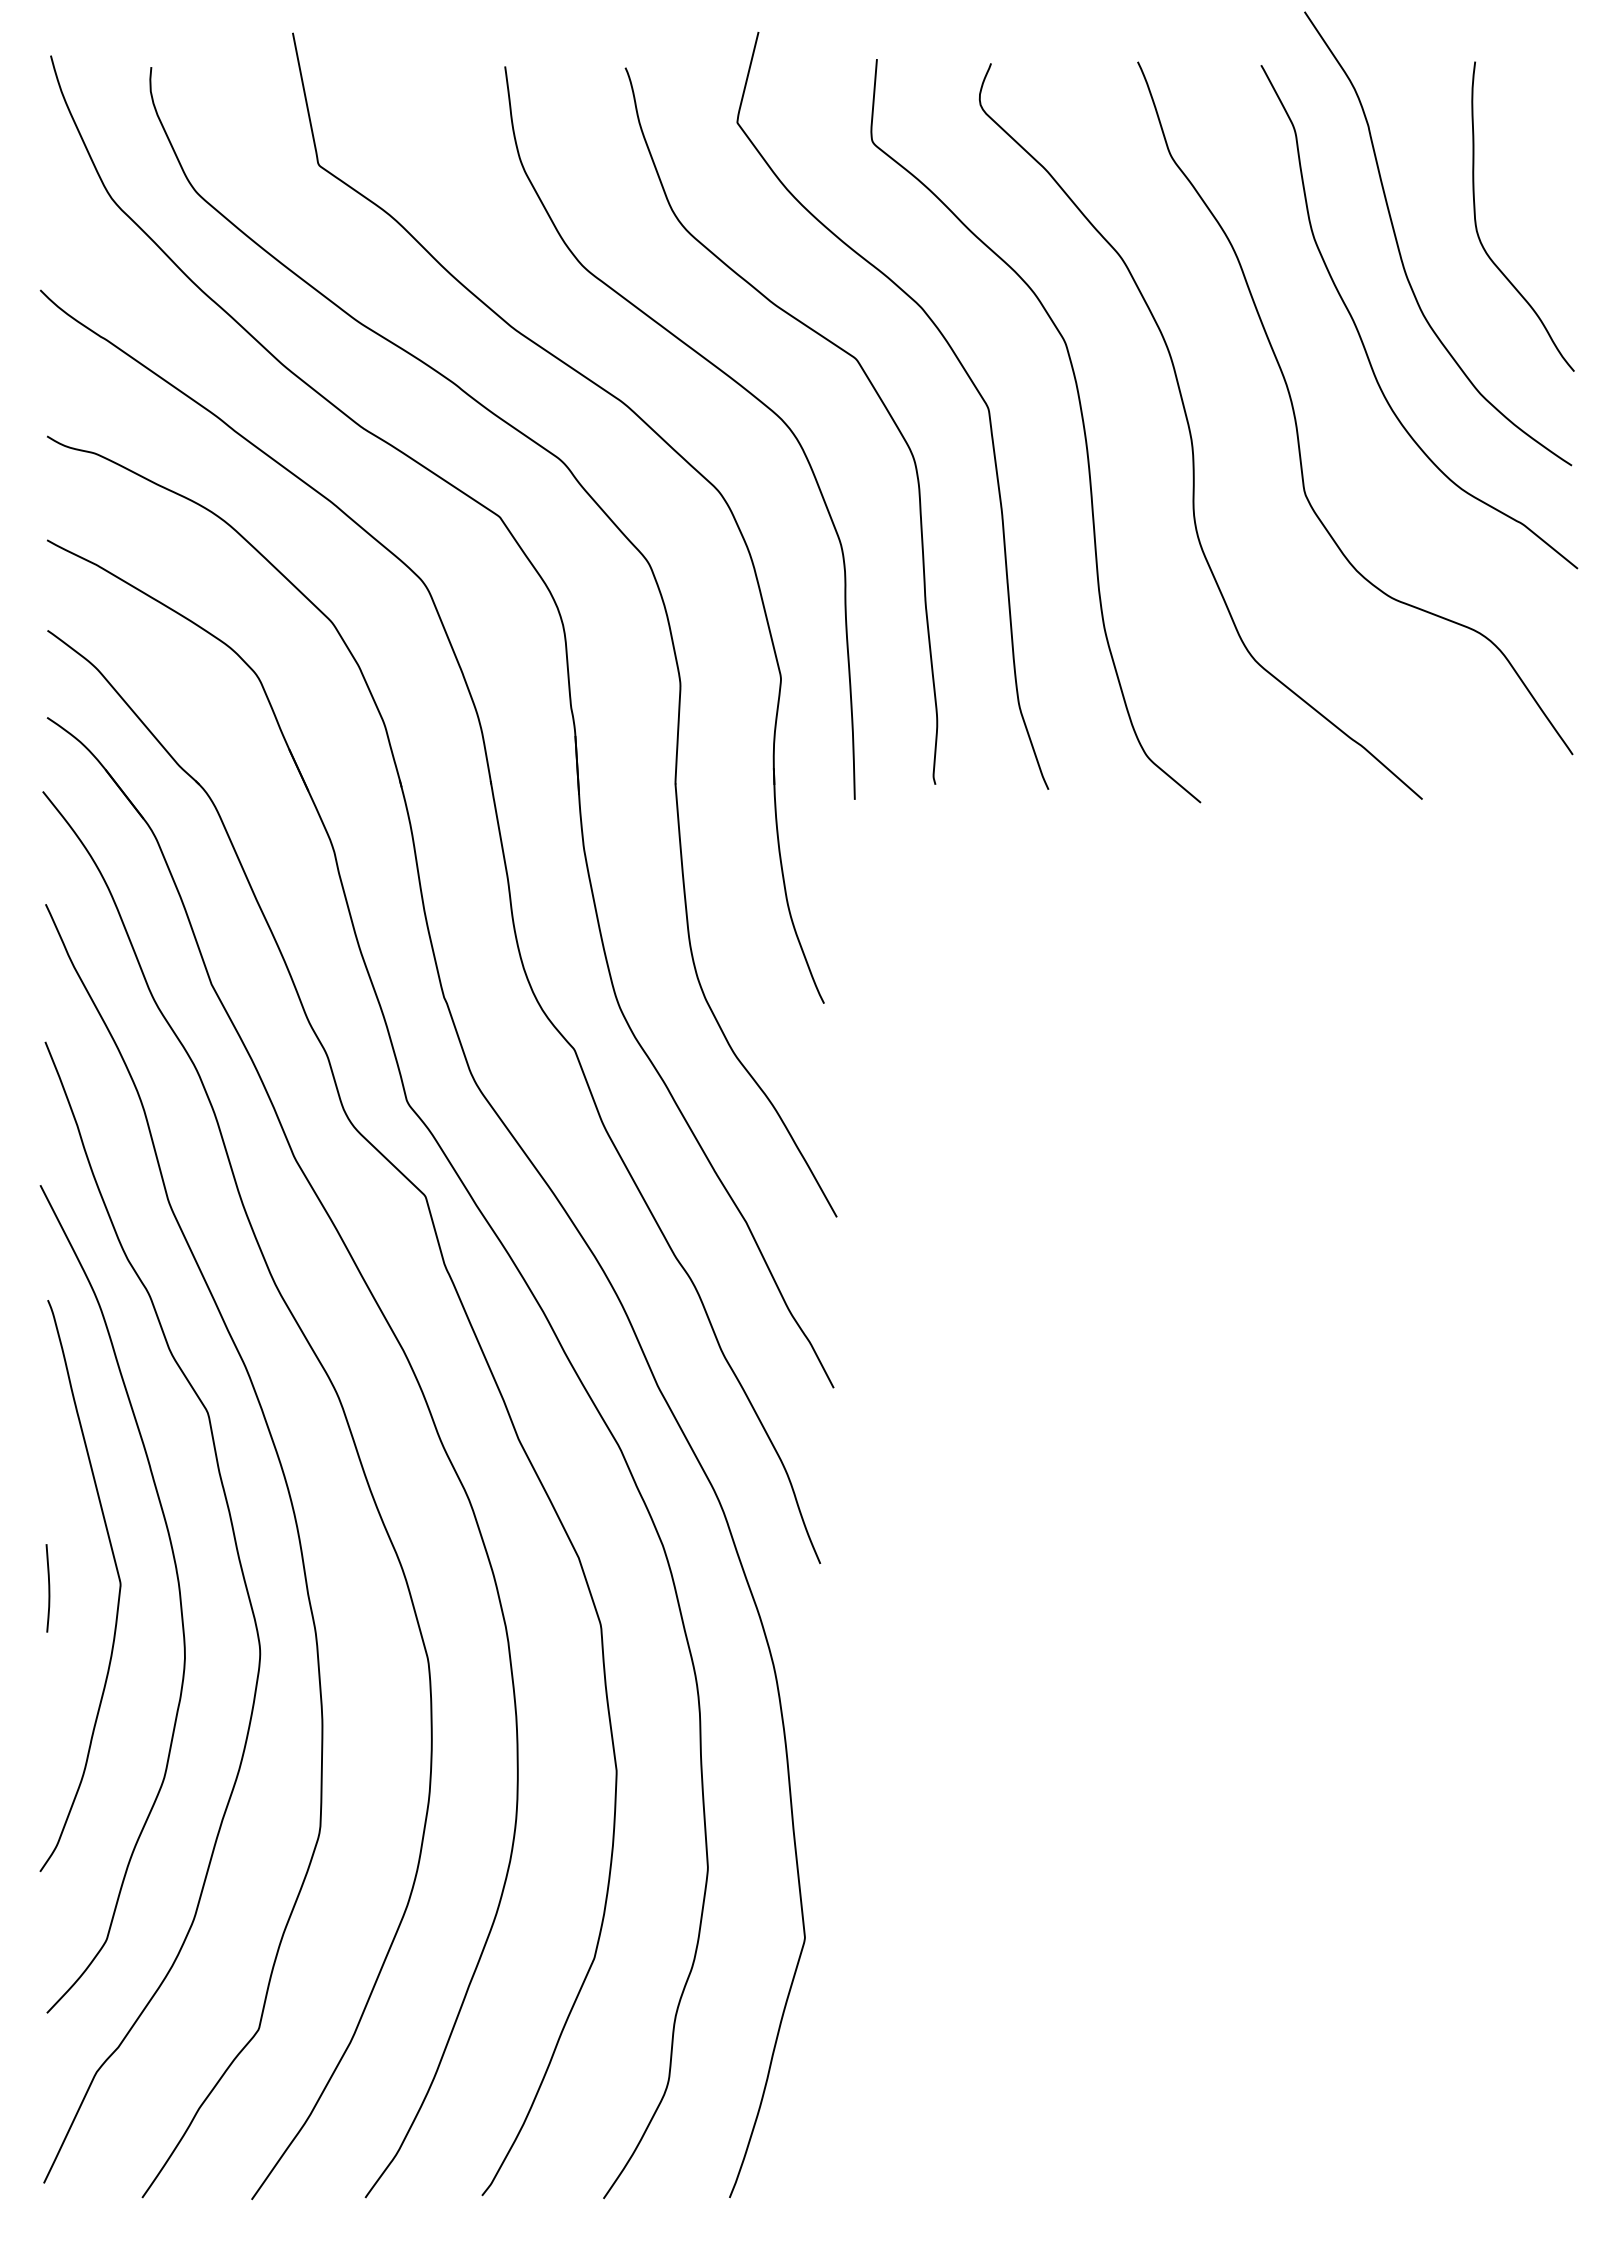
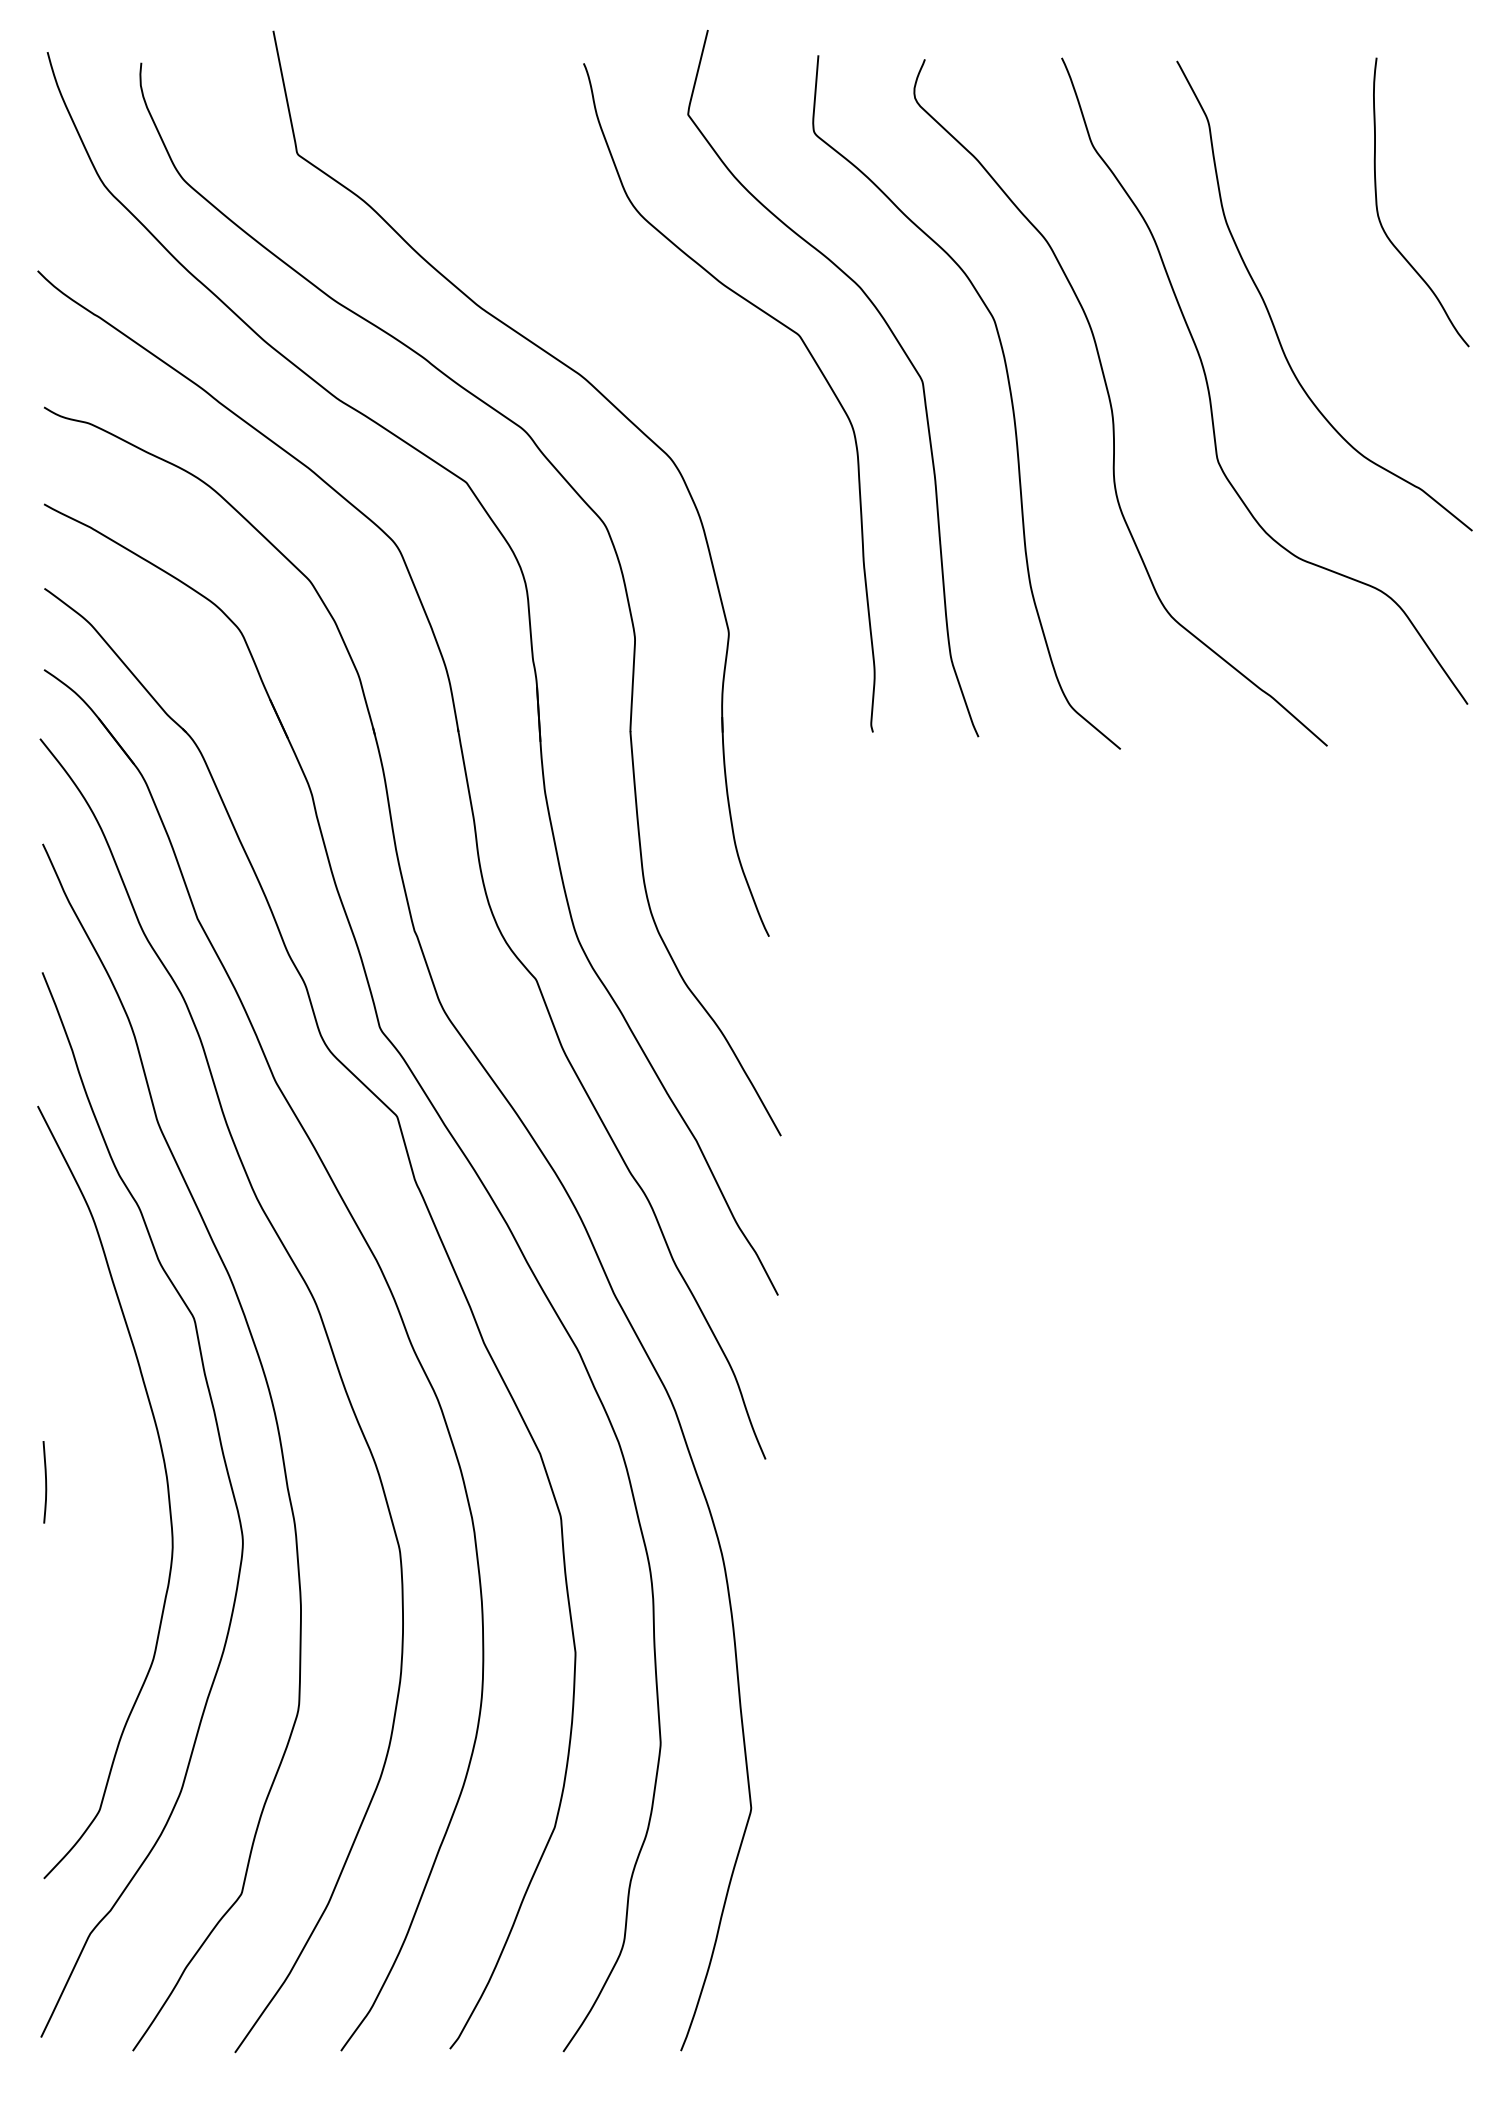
curve: (1399, 247) -> (1305, 231), removed
curve: (724, 374) -> (676, 349), removed
curve: (118, 1592) -> (110, 1486), removed

